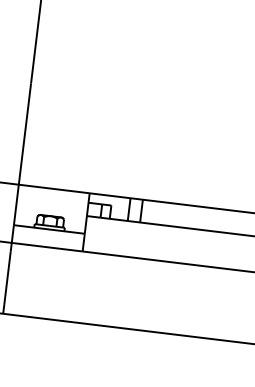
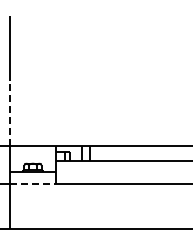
line: (25, 133) -> (10, 113), solid -> dashed
line: (46, 246) -> (32, 183), solid -> dashed

